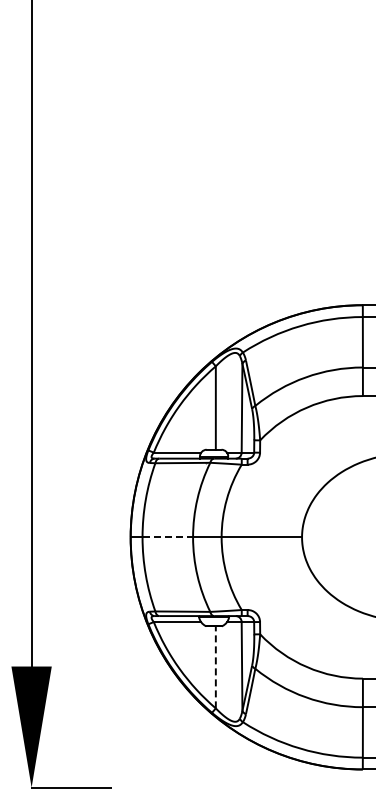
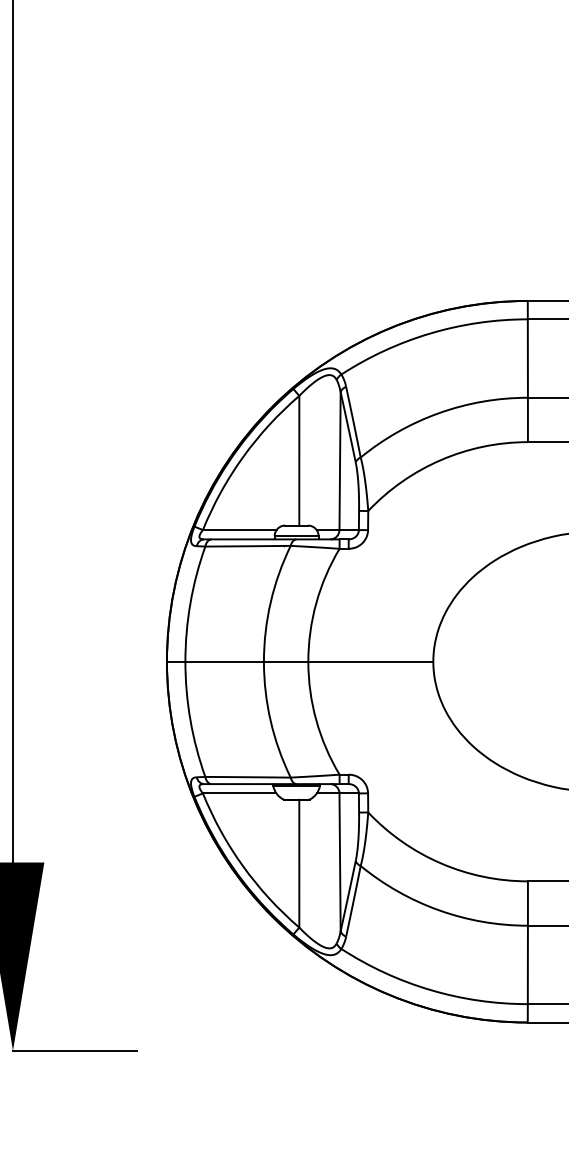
line: (168, 537) -> (225, 661), dashed -> solid
line: (215, 666) -> (298, 862), dashed -> solid

